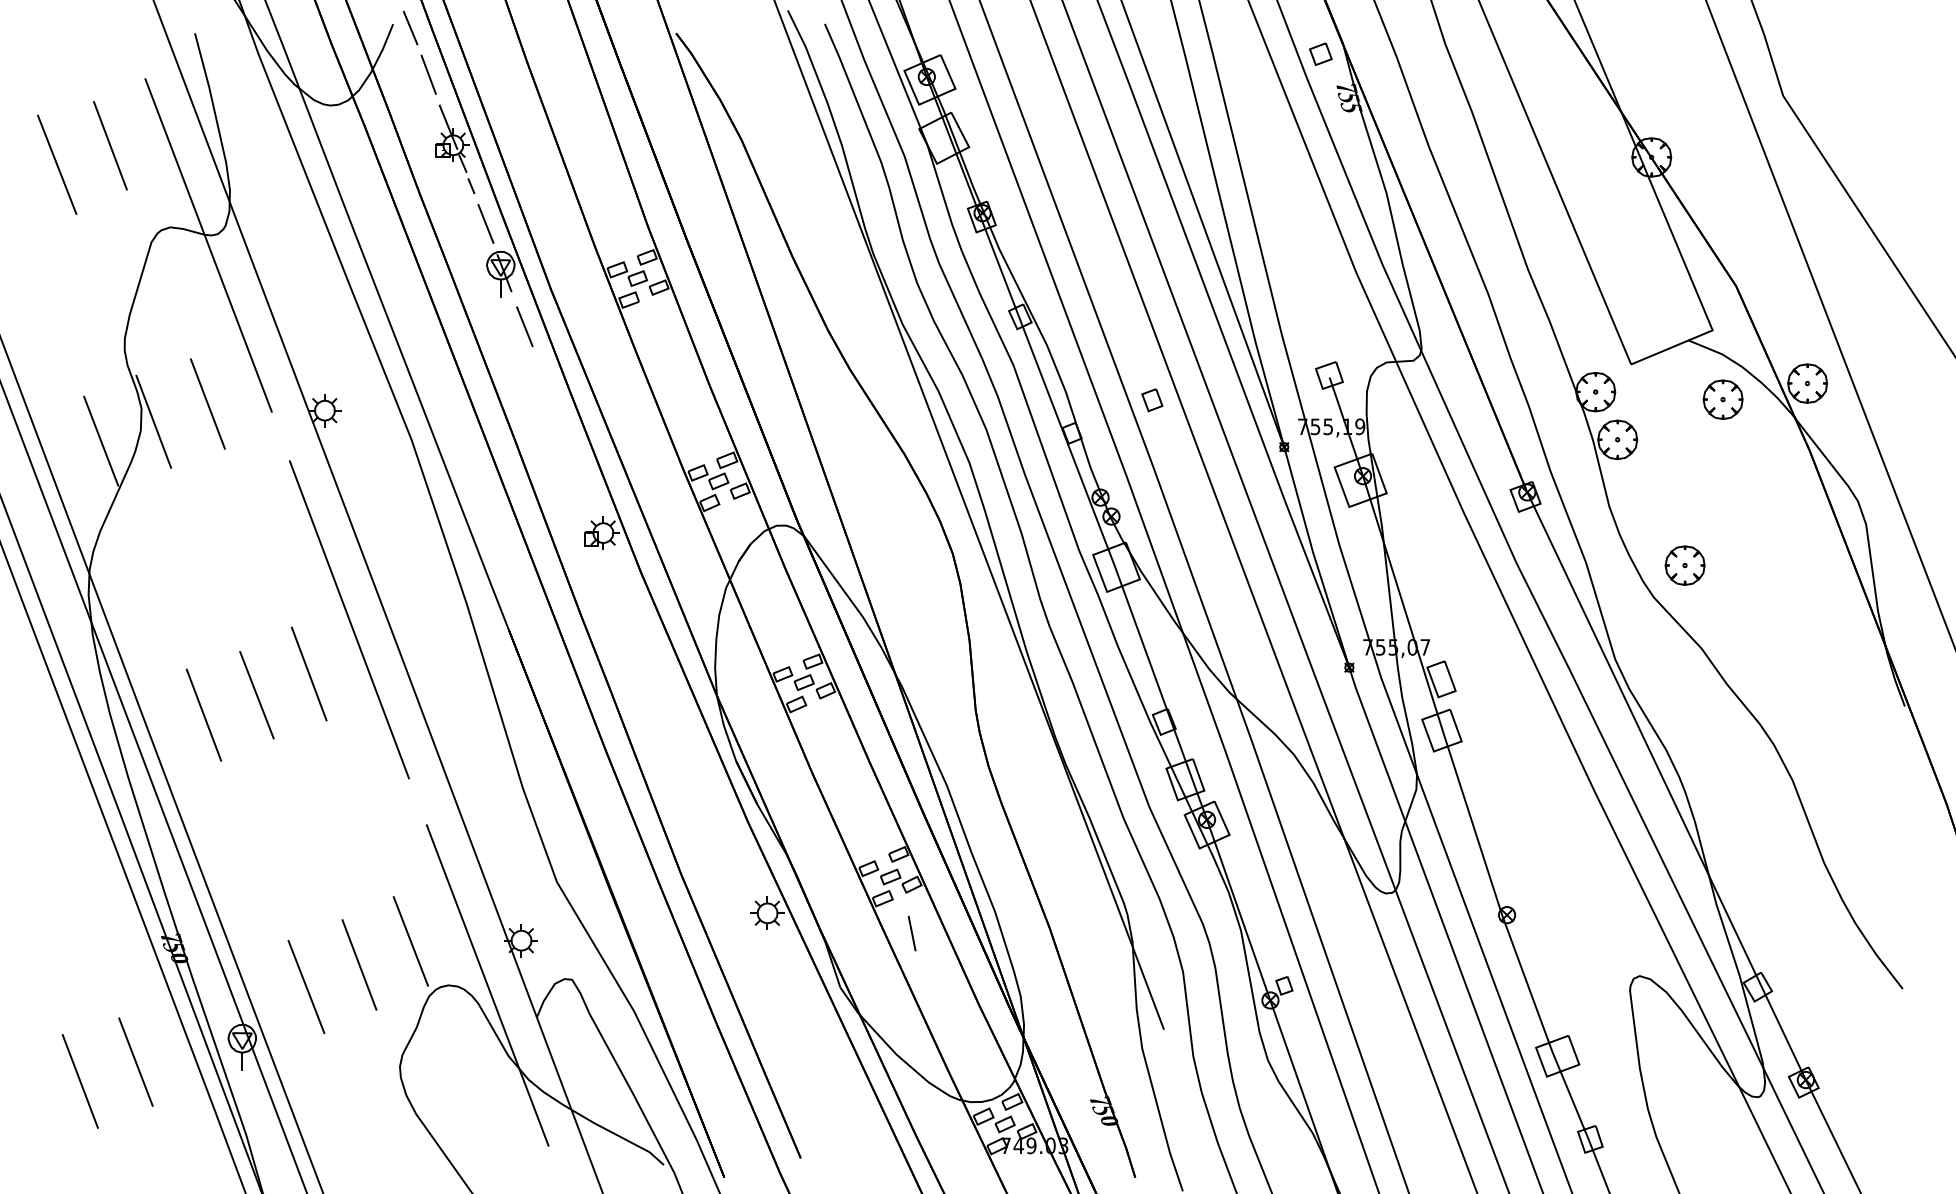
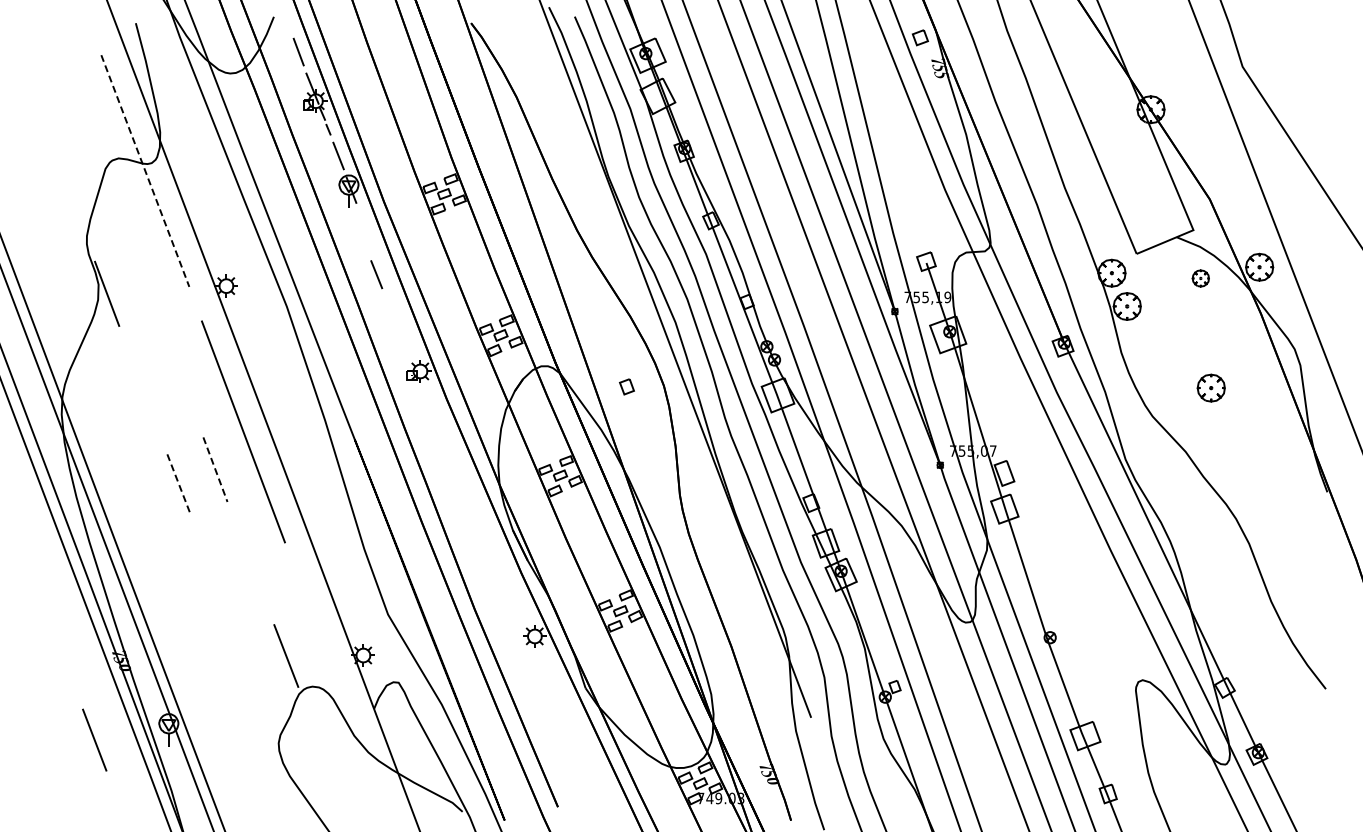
line: (409, 28) -> (285, 19), removed
line: (109, 145) -> (76, 101), removed
line: (56, 164) -> (39, 114), removed
line: (208, 246) -> (145, 171), solid -> dashed
line: (524, 326) -> (376, 274), moved
part: (1151, 399) -> (626, 386), moved
part: (1722, 399) -> (1200, 278), size x0.6
line: (207, 403) -> (144, 281), removed
line: (101, 441) -> (70, 307), removed
part: (1684, 564) -> (1210, 387), moved
line: (309, 675) -> (215, 470), solid -> dashed
line: (257, 695) -> (179, 484), solid -> dashed
line: (204, 715) -> (142, 498), removed
line: (911, 933) -> (635, 650), removed
line: (359, 965) -> (250, 672), removed
line: (487, 985) -> (339, 686), removed
line: (306, 986) -> (213, 687), removed
line: (79, 1081) -> (55, 753), removed

